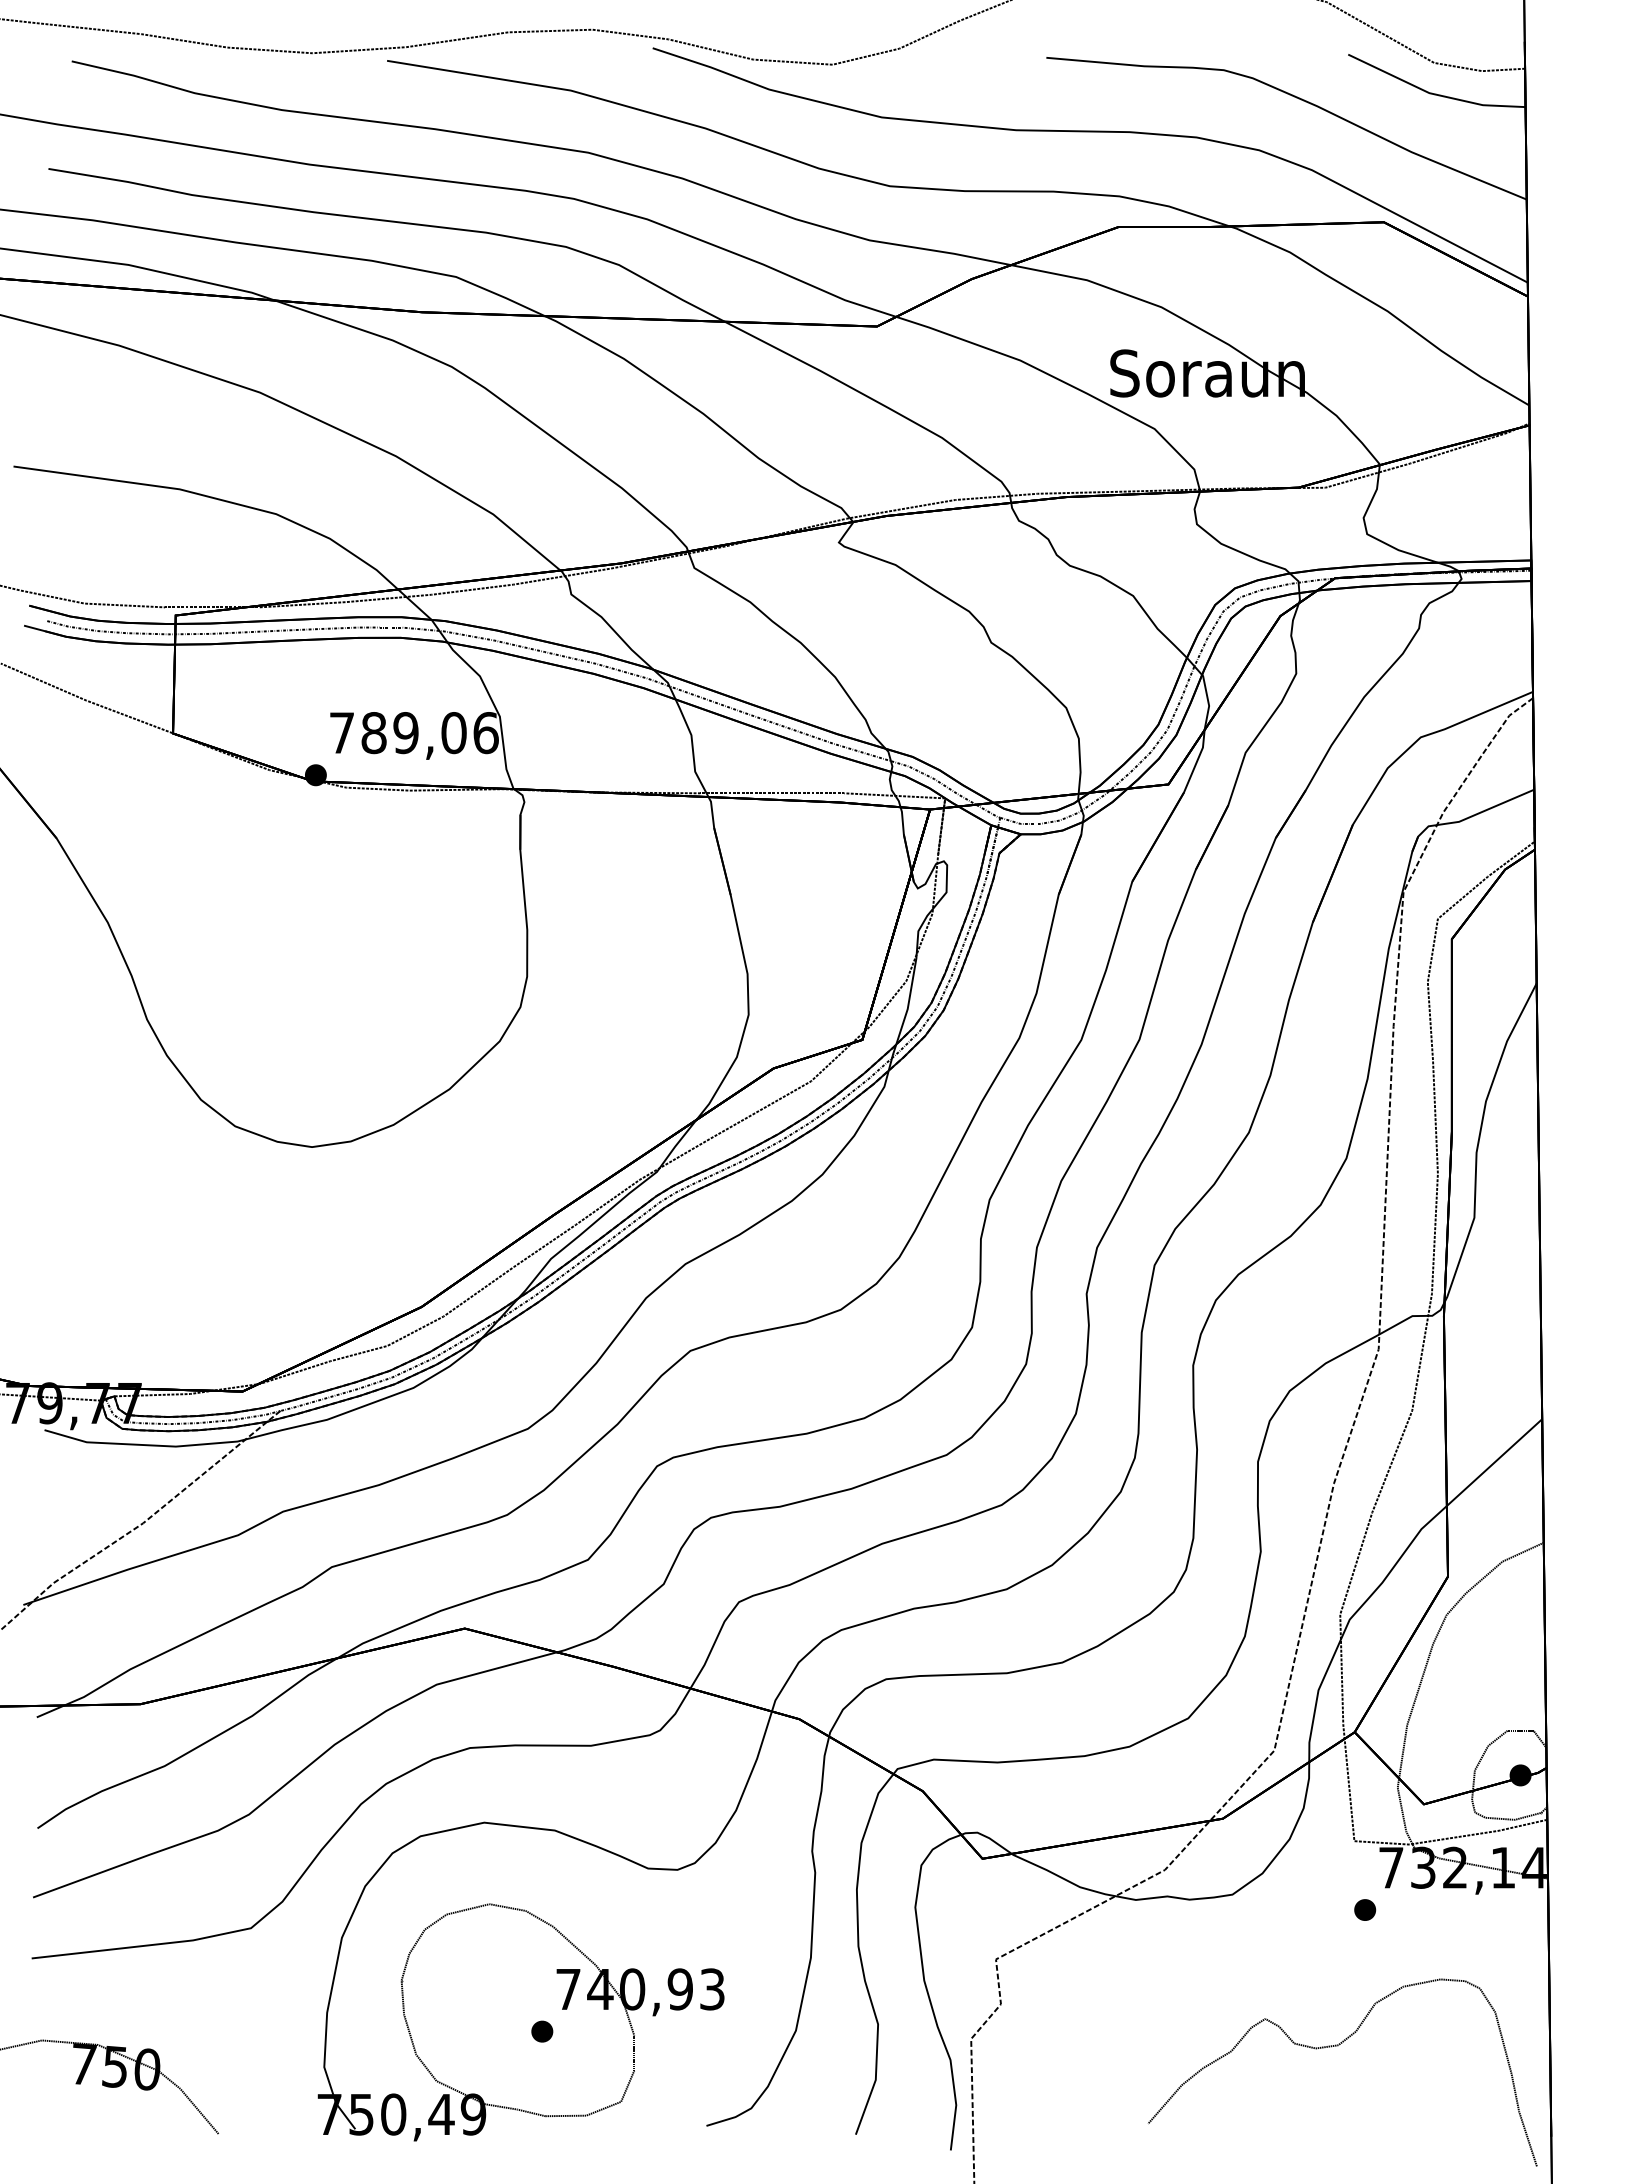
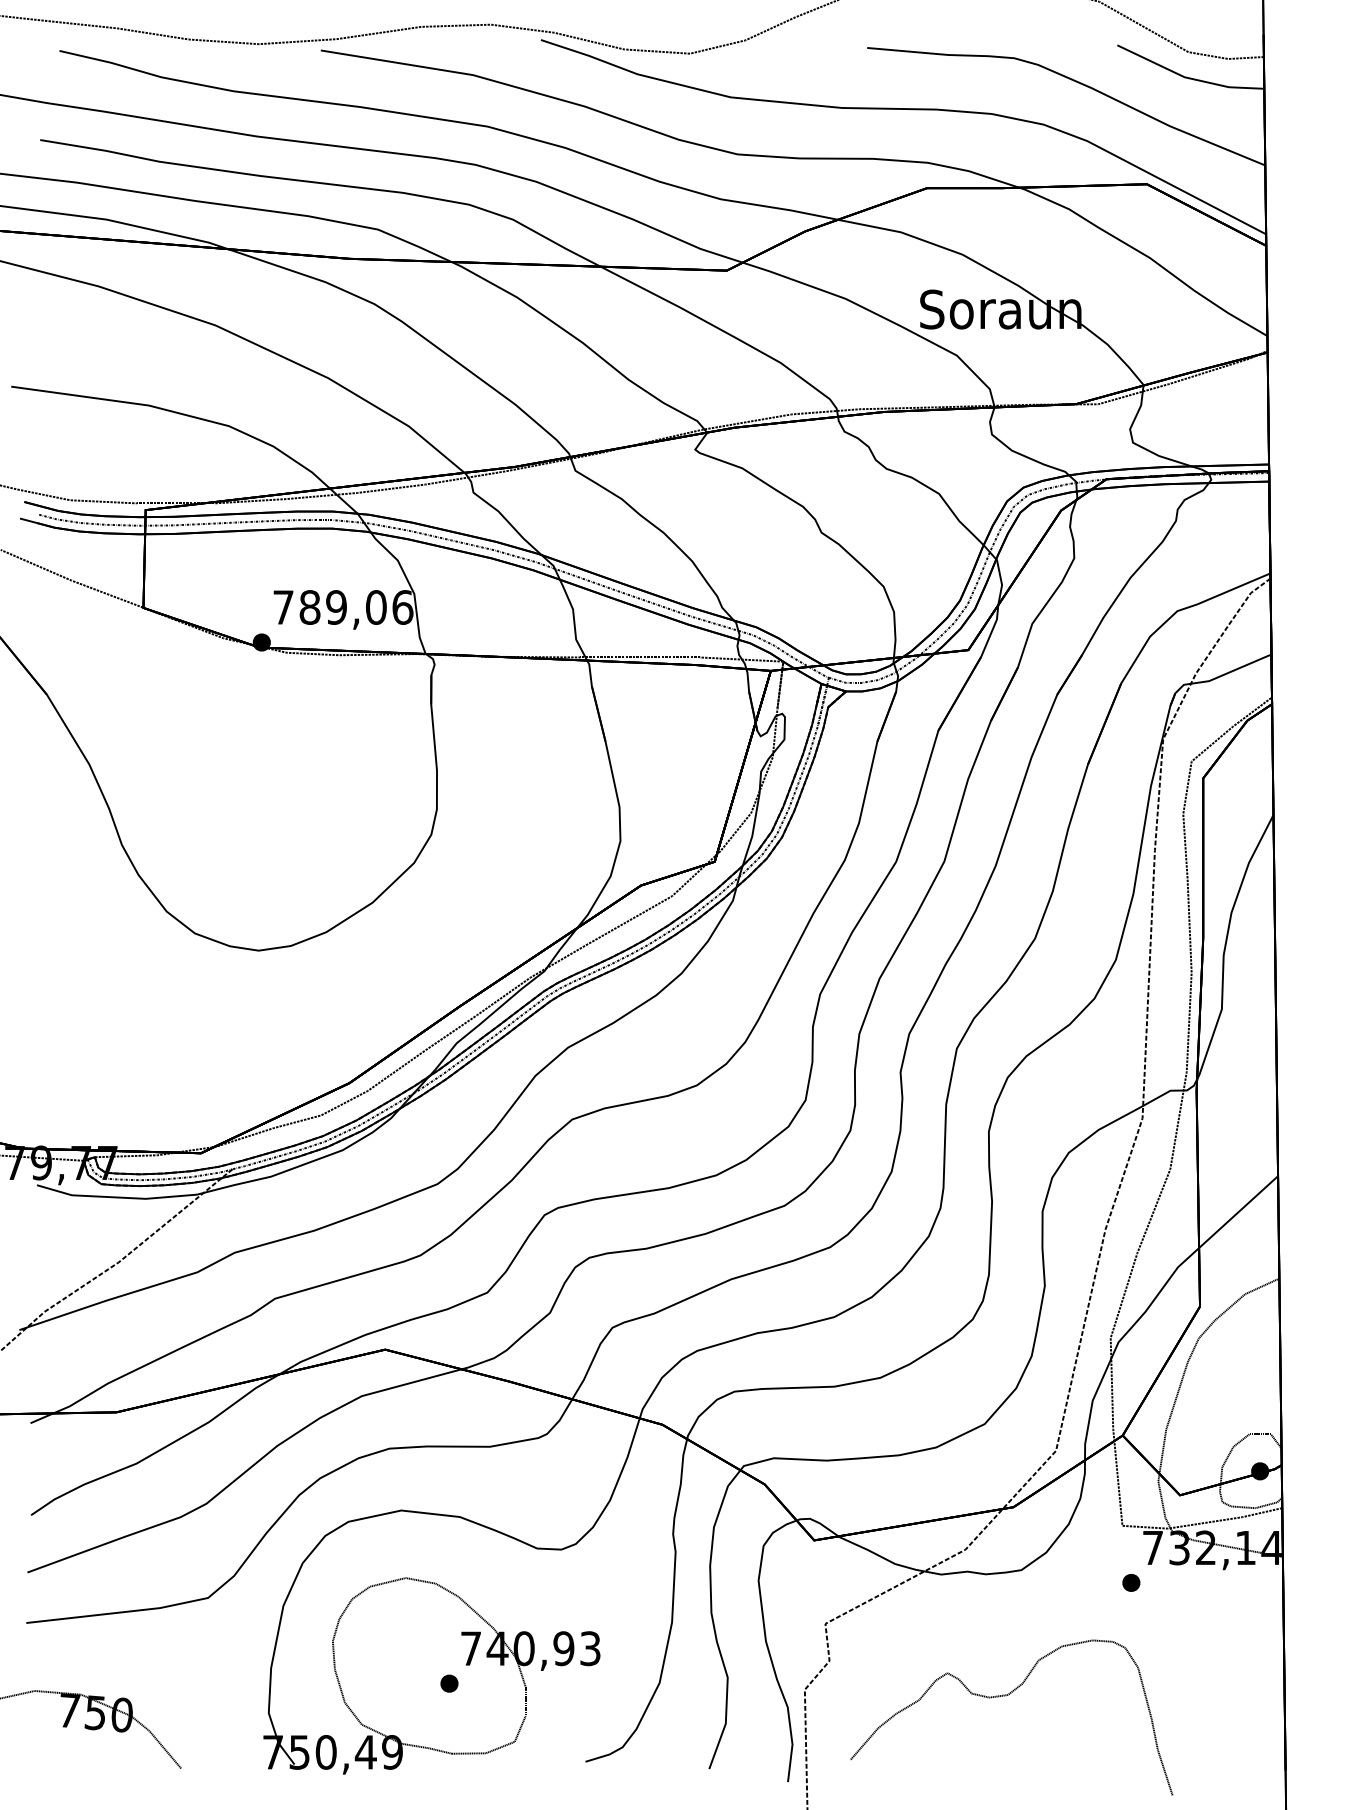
curve: (1338, 2046) -> (1008, 1695), moved

